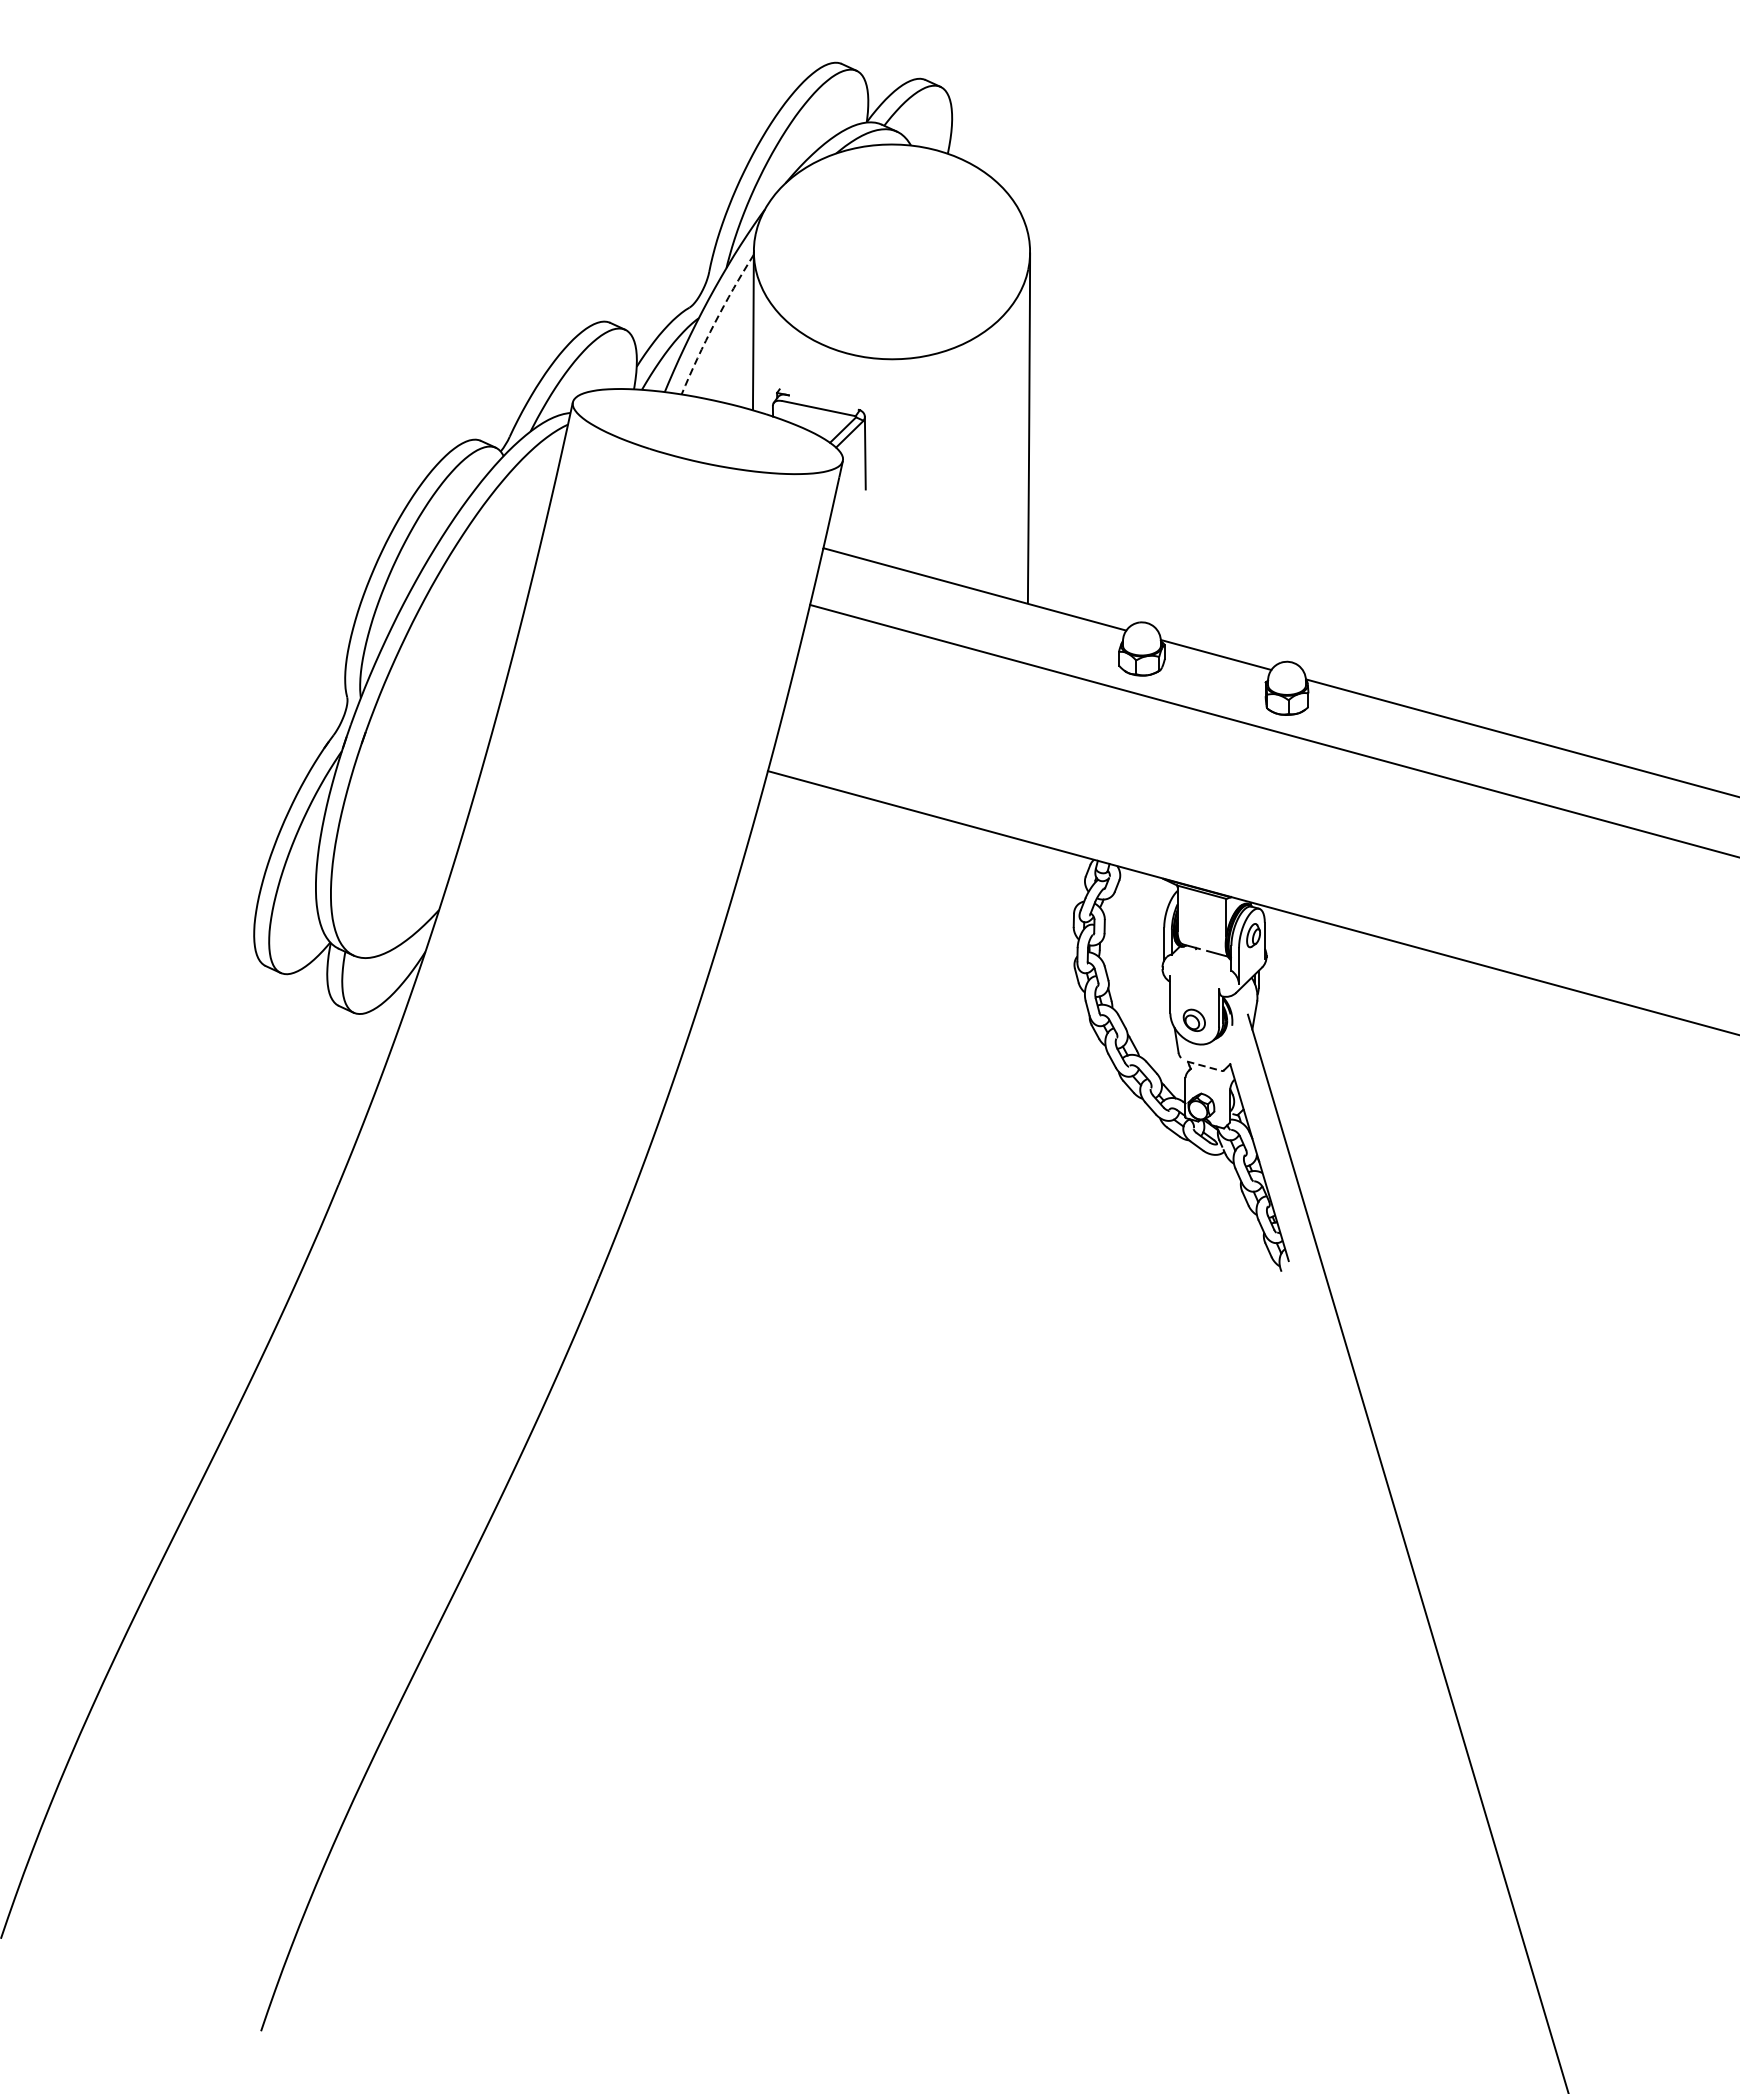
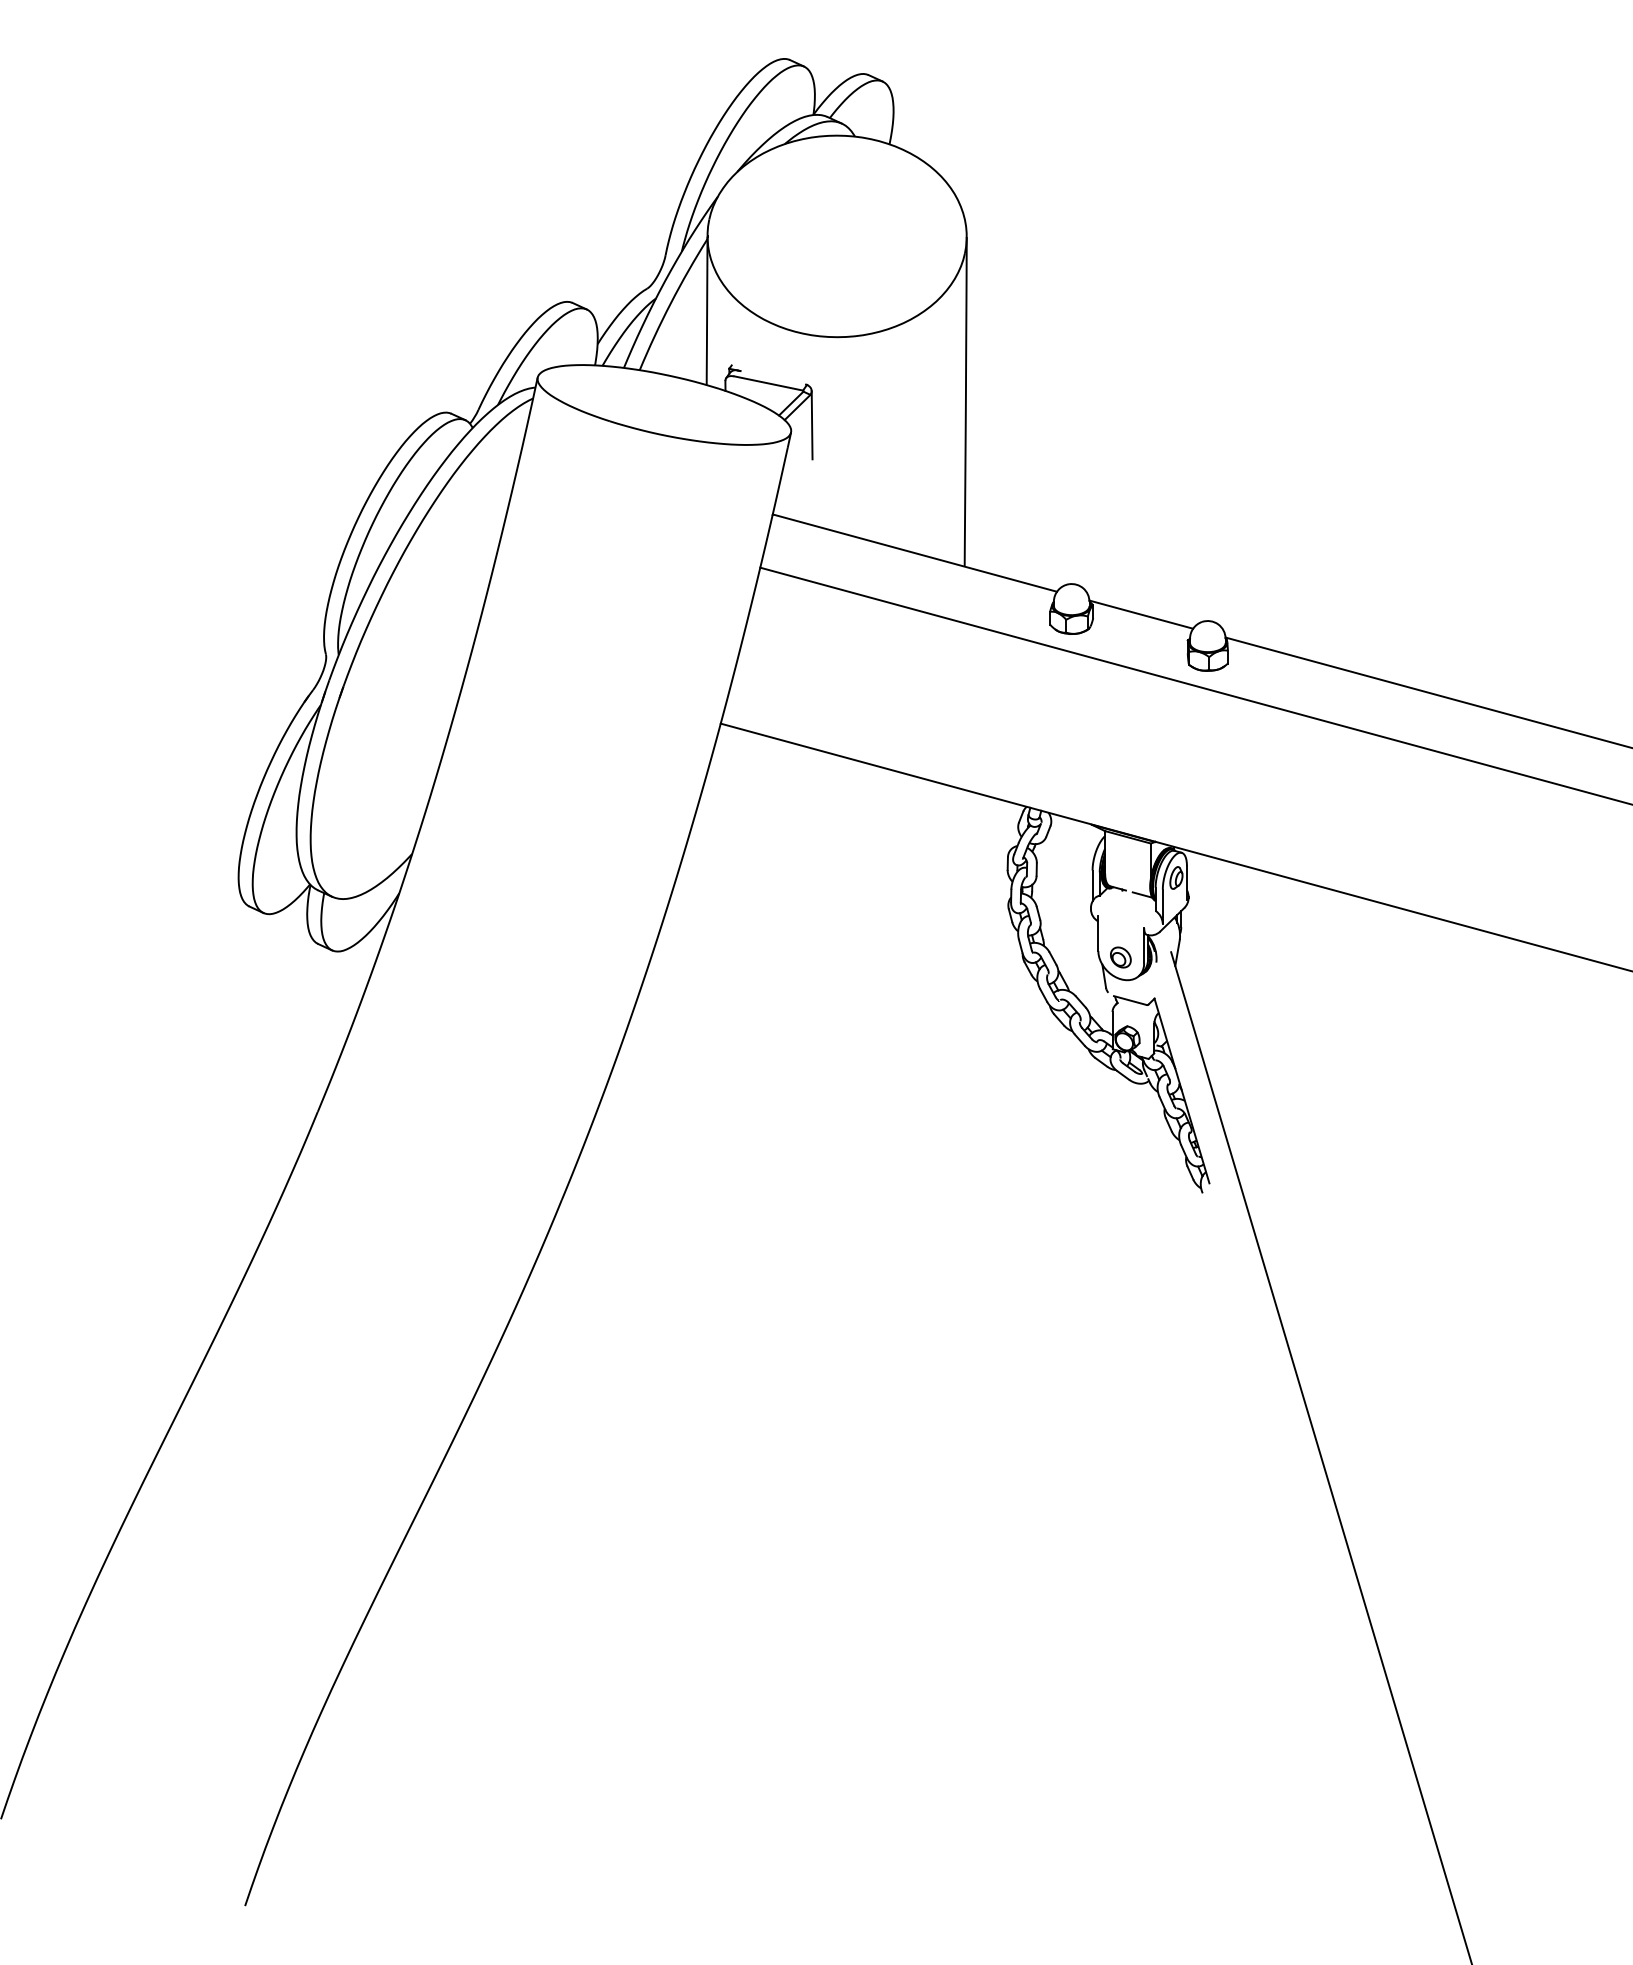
arc: (714, 323) -> (670, 303), dashed -> solid
line: (1204, 1066) -> (1130, 1000), dashed -> solid

